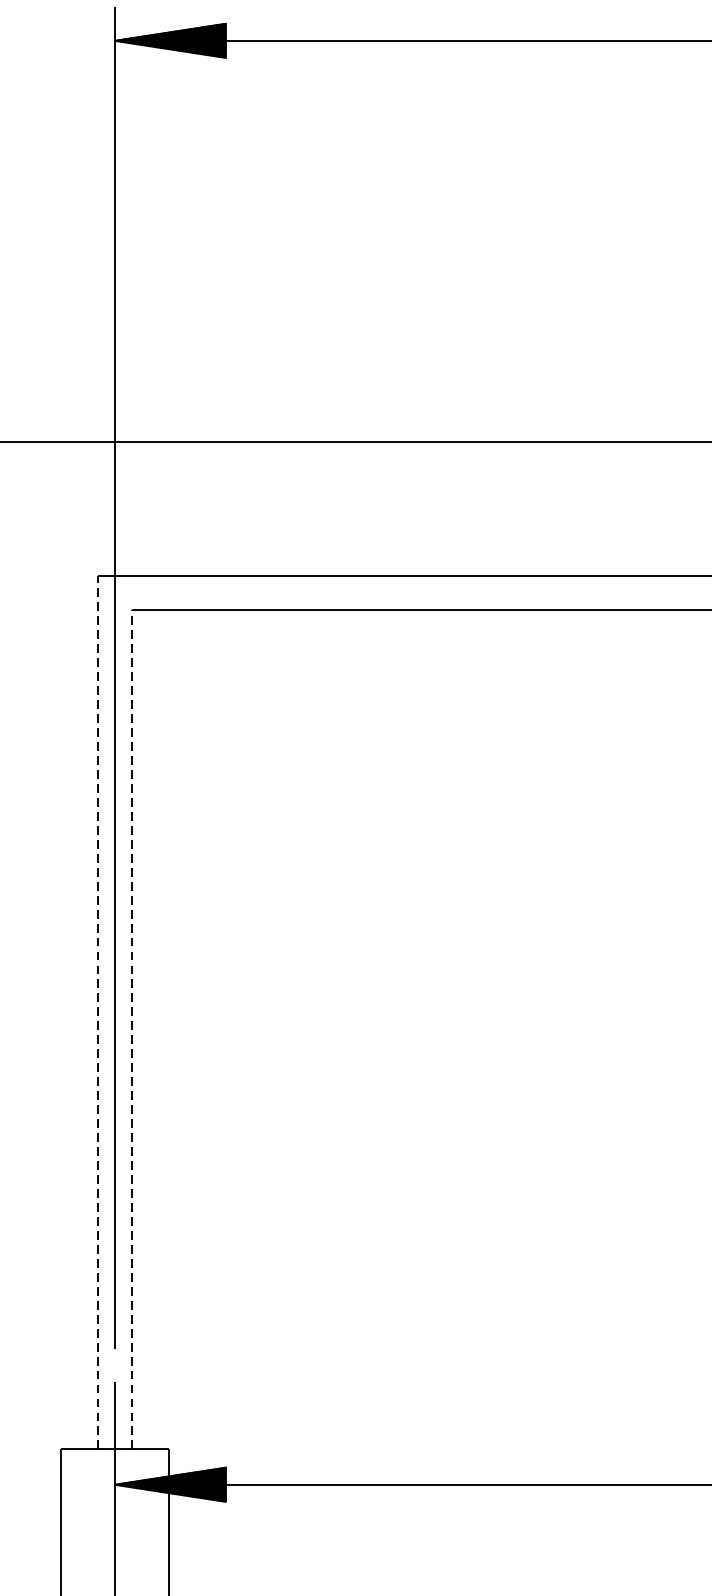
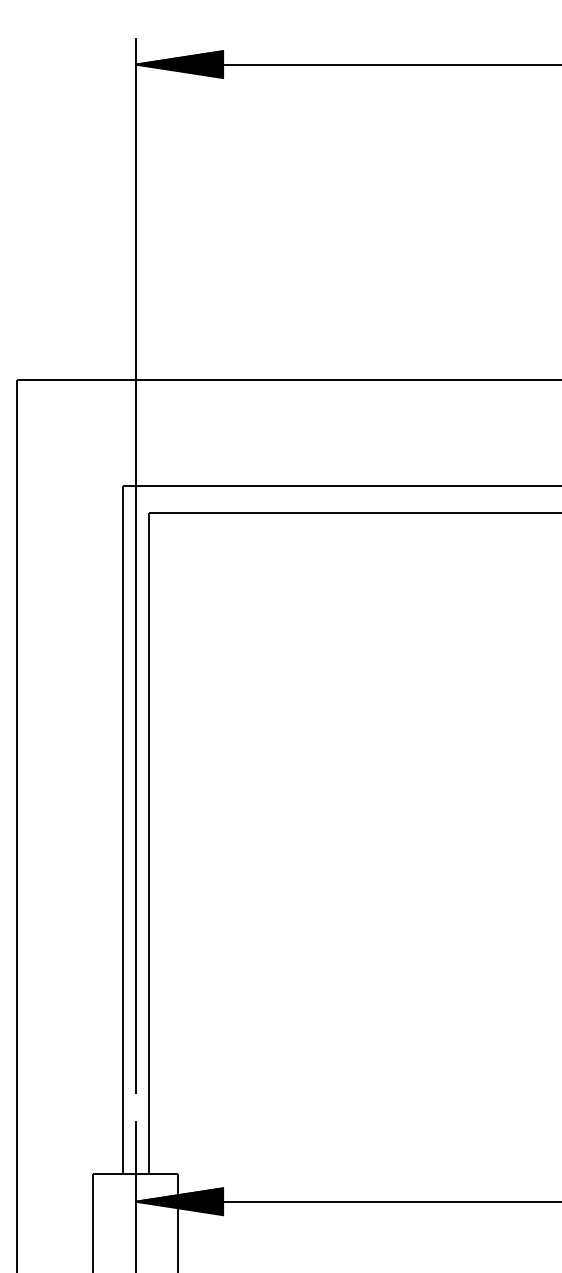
line: (98, 1012) -> (122, 829), dashed -> solid
line: (132, 1029) -> (149, 843), dashed -> solid

